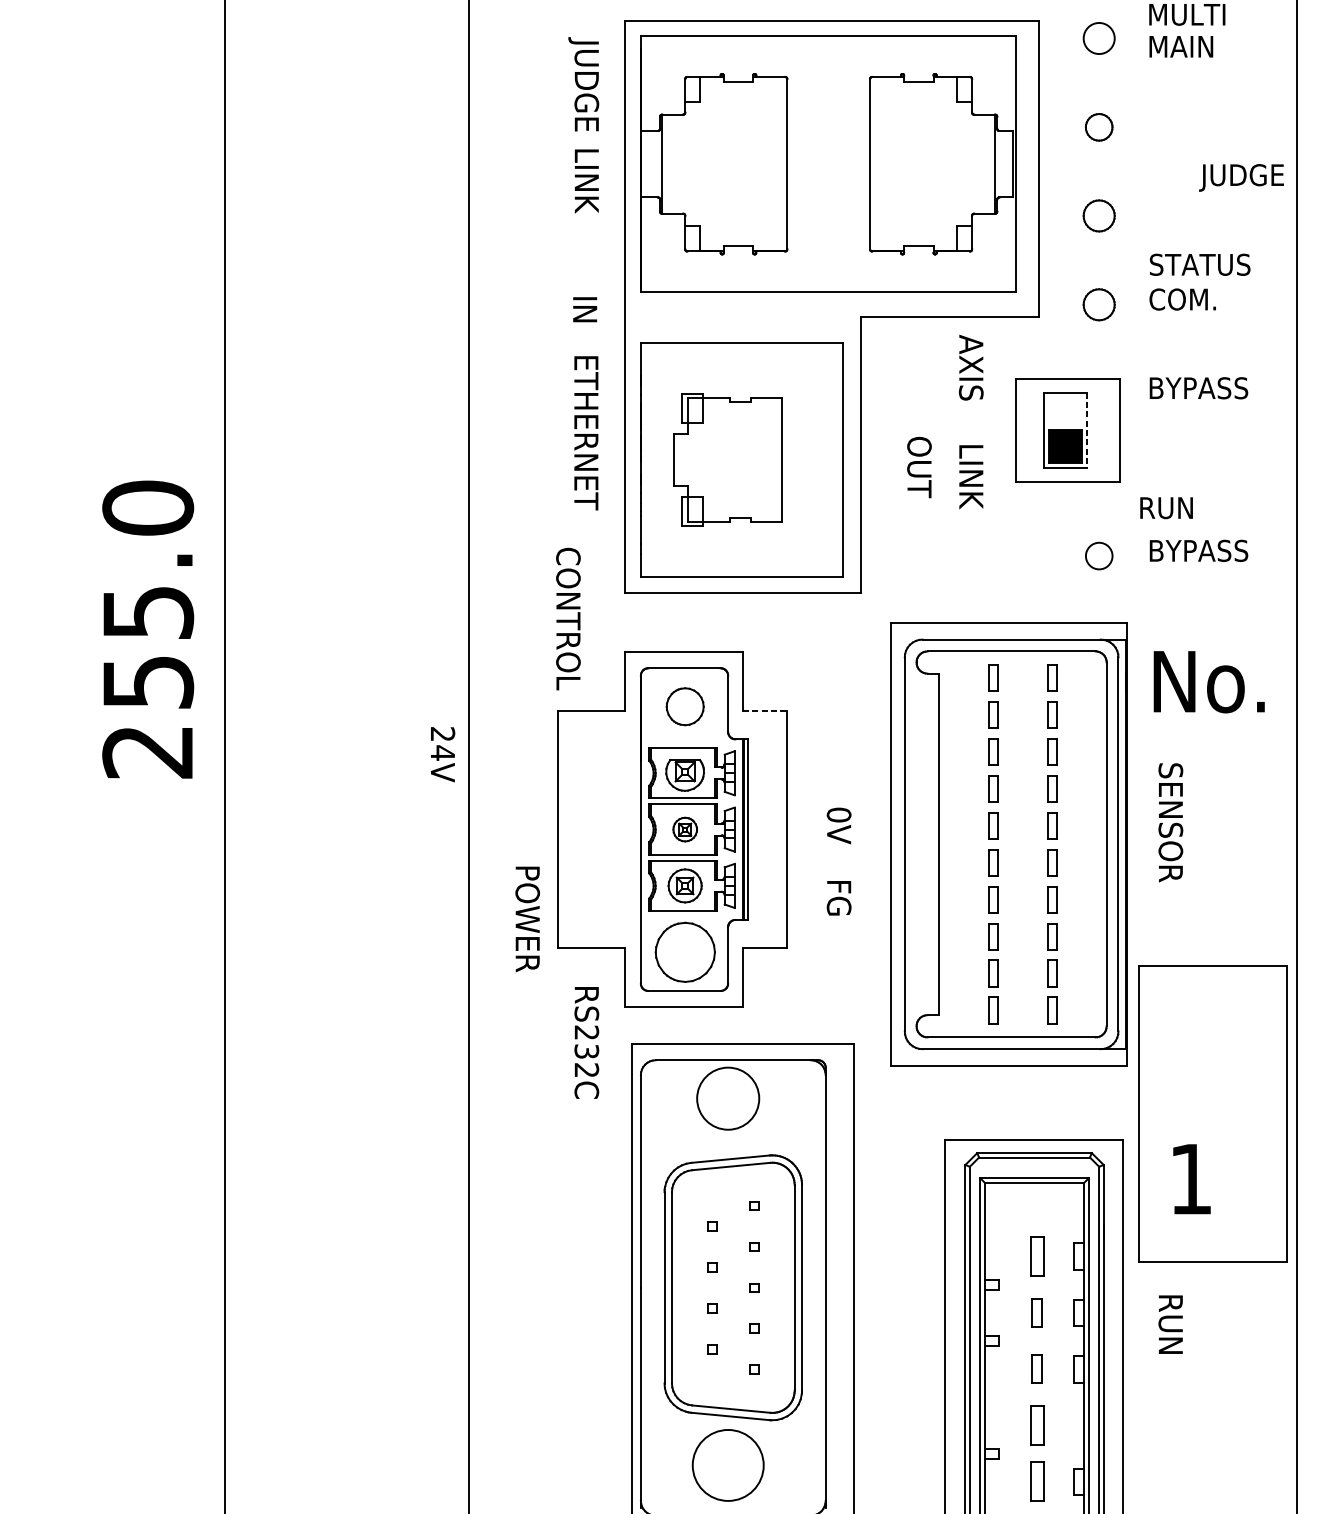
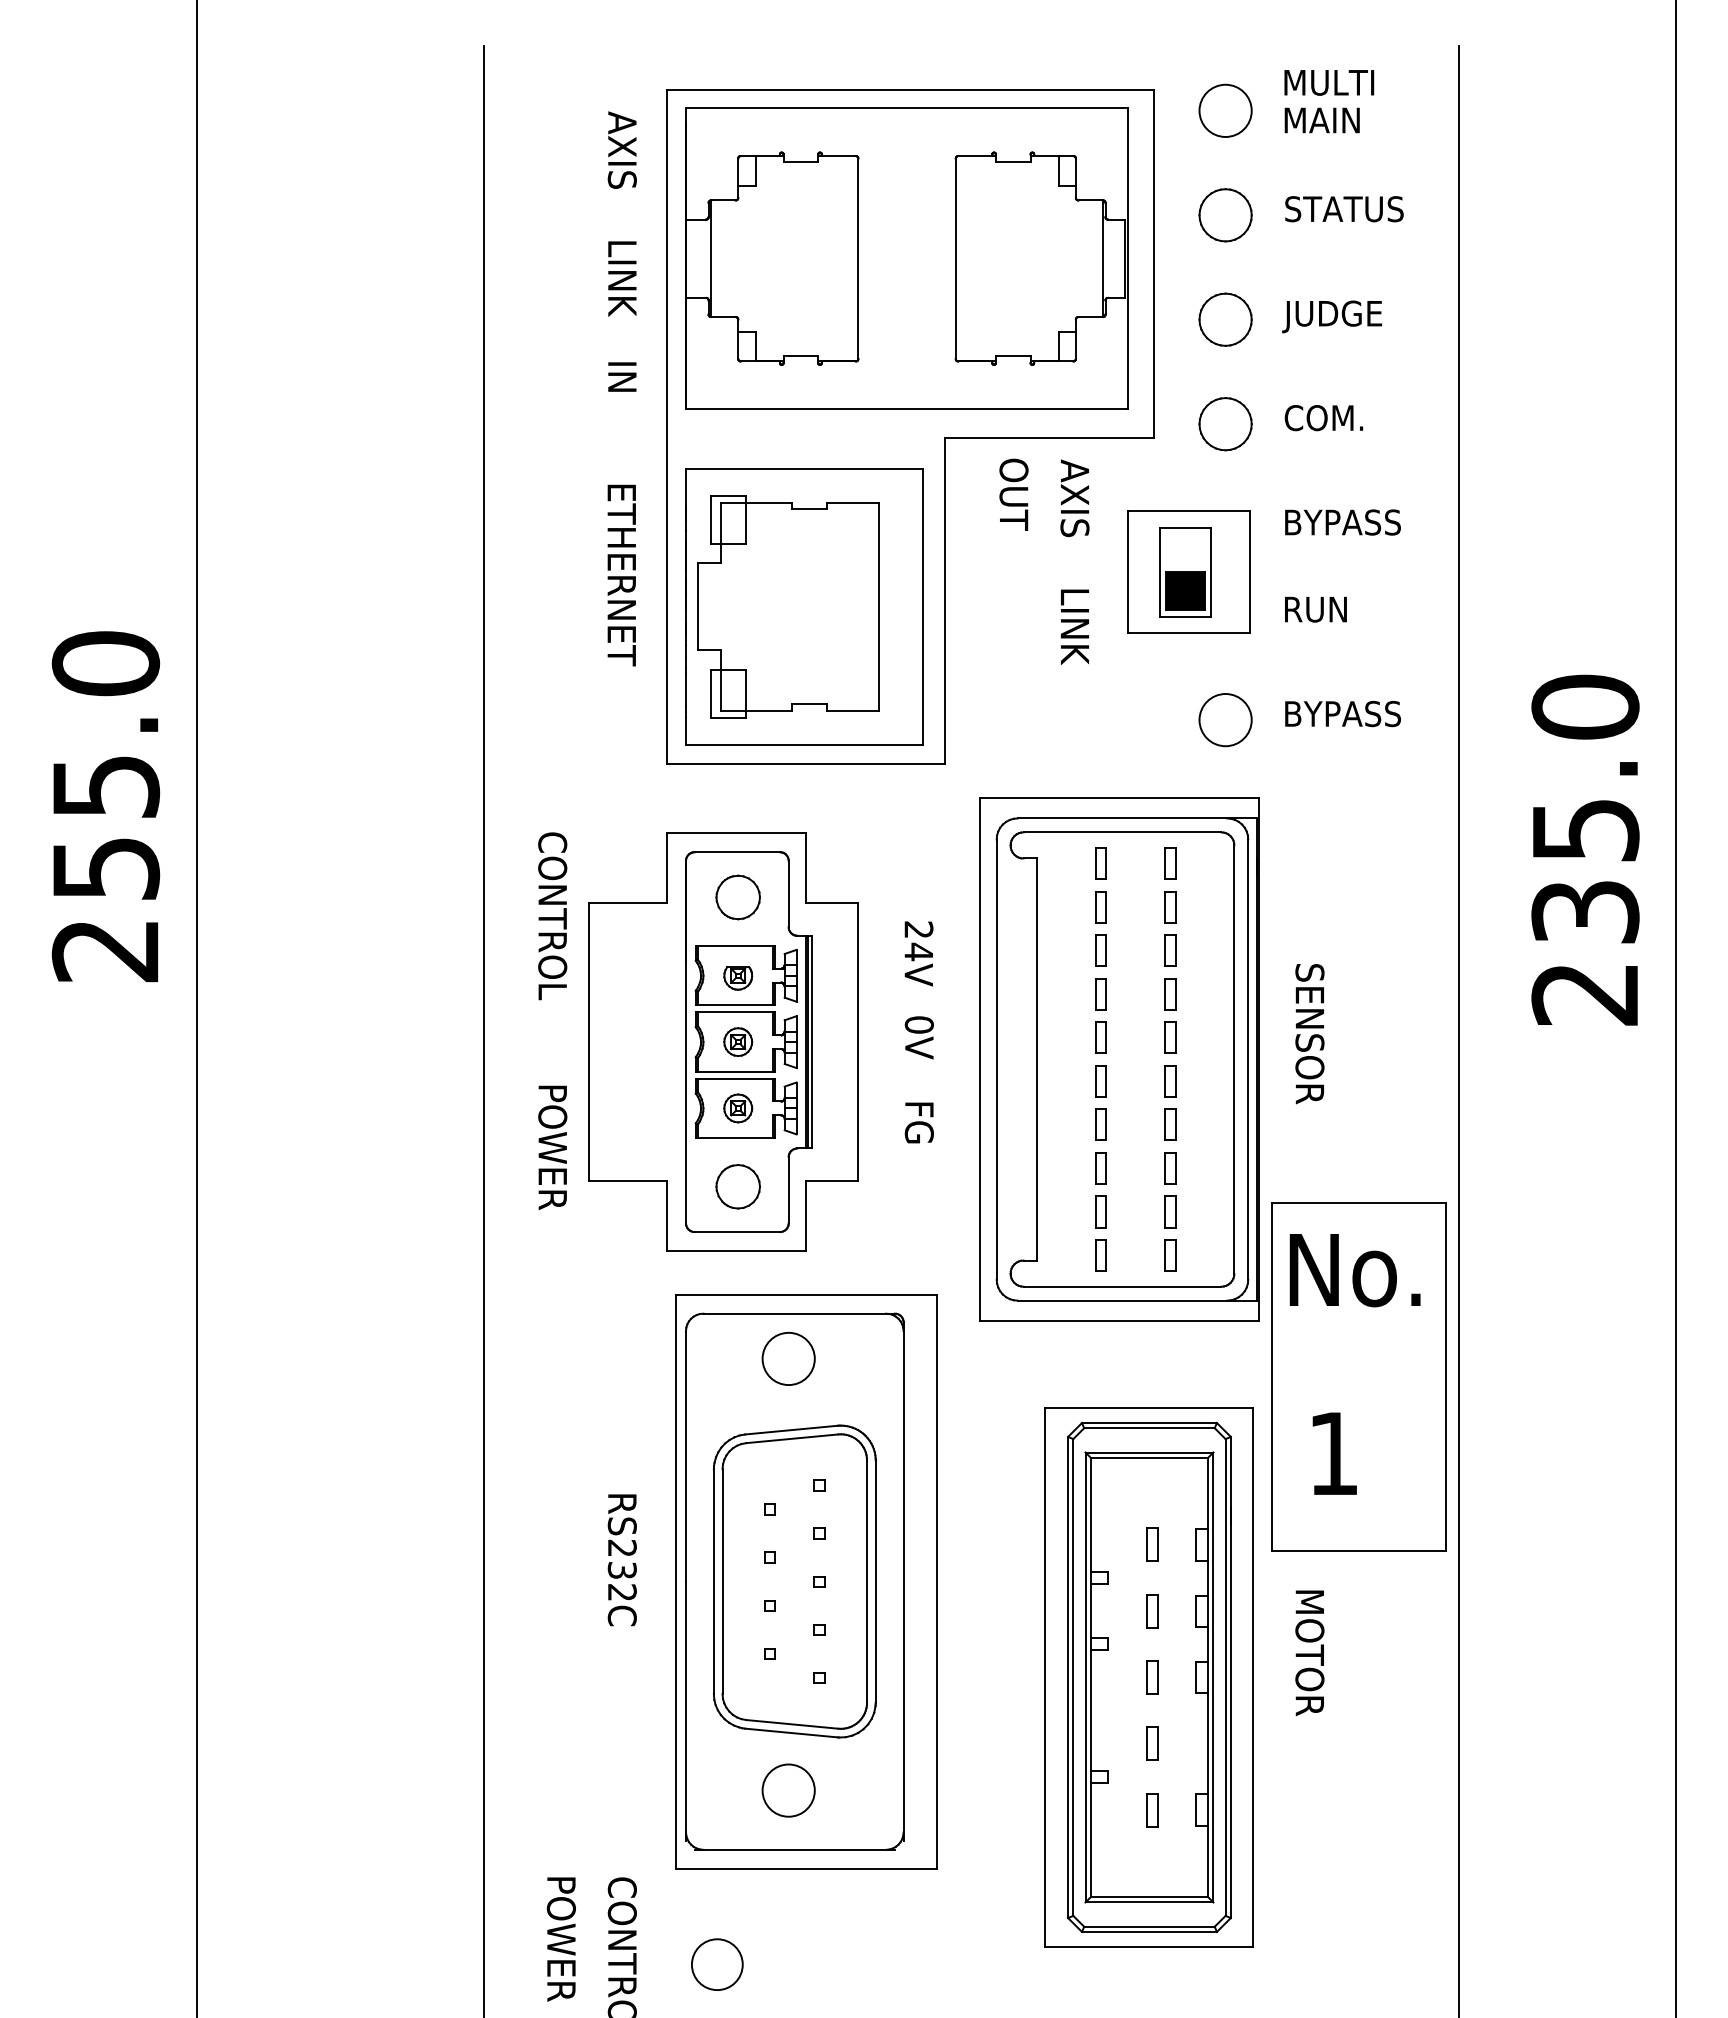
circle: (1099, 38) -> (1225, 110), size x1.43
text: (583, 84) -> (618, 164), JUDGE -> AXIS
part: (1099, 127) -> (1225, 215), size x1.67
text: (1241, 177) -> (1332, 316), moved
part: (1099, 215) -> (1225, 319), size x1.43
text: (1200, 265) -> (1344, 209), moved
part: (1099, 305) -> (1225, 424), size x1.43
text: (585, 309) -> (622, 376), moved
line: (1086, 430) -> (1210, 572), dashed -> solid
part: (727, 459) -> (788, 606), size x1.43
text: (919, 467) -> (1013, 494), moved
text: (1166, 508) -> (1315, 609), moved
circle: (1099, 556) -> (1225, 720), size x1.67
text: (568, 619) -> (552, 916), moved
text: (1208, 682) -> (1354, 1270), moved
line: (765, 711) -> (832, 902), dashed -> solid
text: (442, 754) -> (918, 953), moved
part: (685, 775) -> (738, 978), size x0.62
part: (685, 885) -> (738, 1108), size x0.71
part: (684, 952) -> (737, 1186), size x0.62
text: (586, 1043) -> (621, 1560), moved
circle: (727, 1098) -> (788, 1358), size x0.71
part: (1037, 1256) -> (1152, 1544), size x0.71
text: (1170, 1349) -> (1309, 1654), RUN -> MOTOR
part: (1037, 1425) -> (1152, 1743), size x0.71
circle: (727, 1465) -> (788, 1790), size x0.62
part: (1037, 1482) -> (1152, 1810), size x0.71

